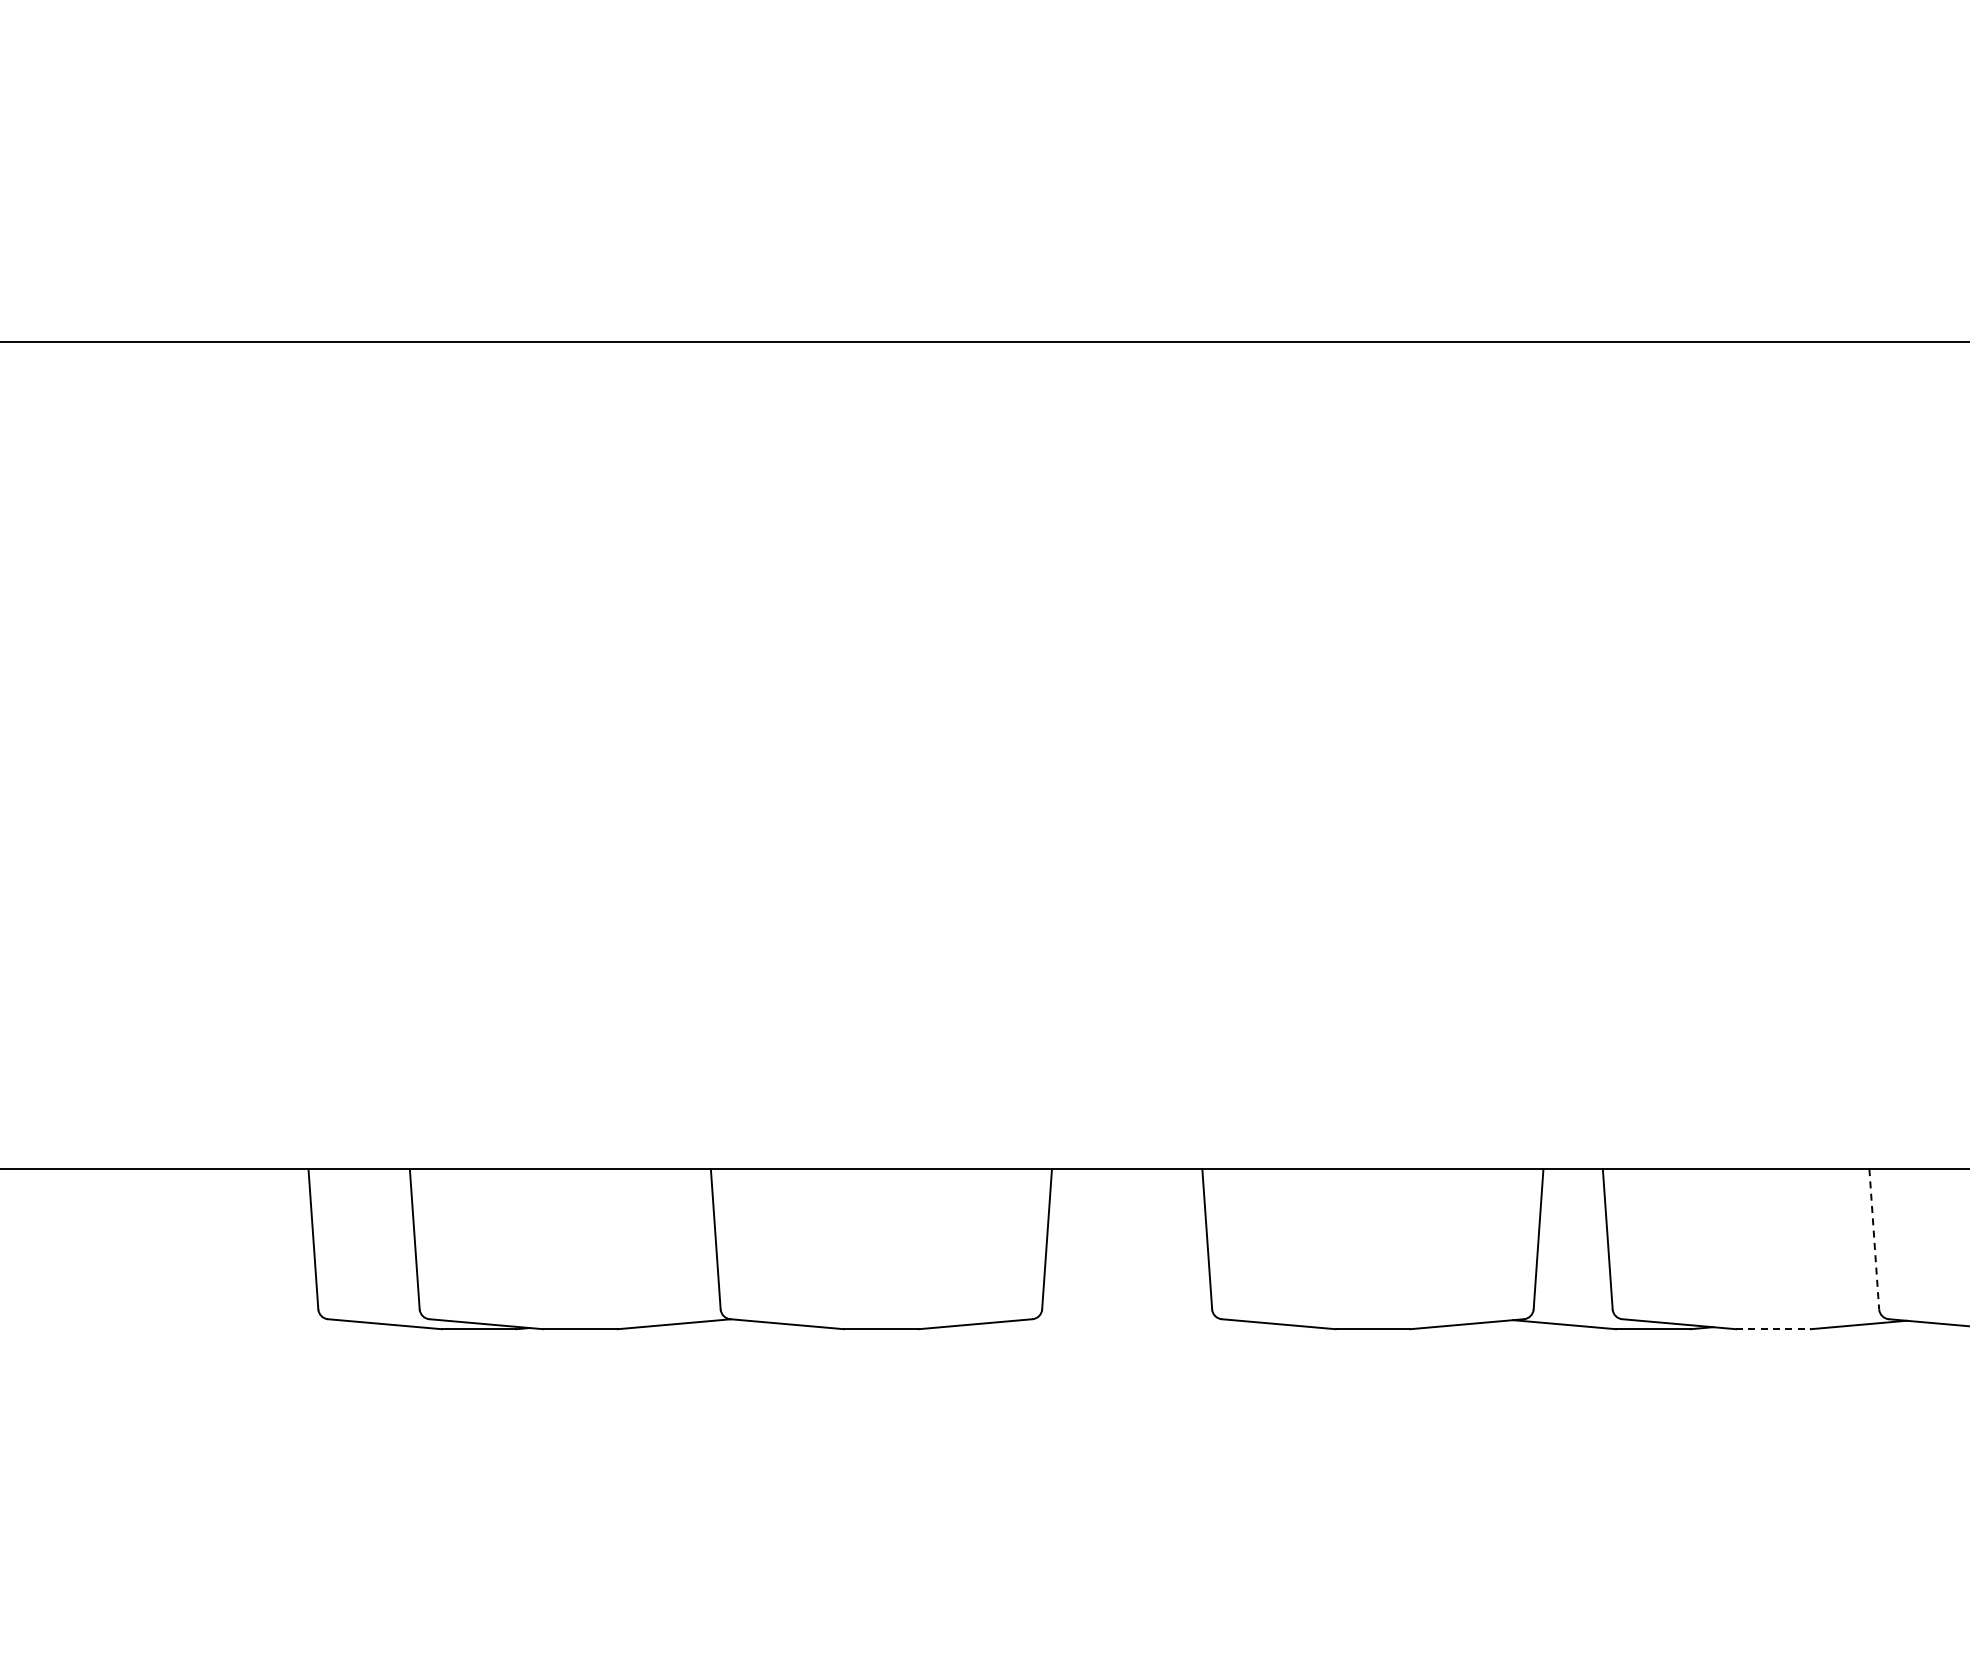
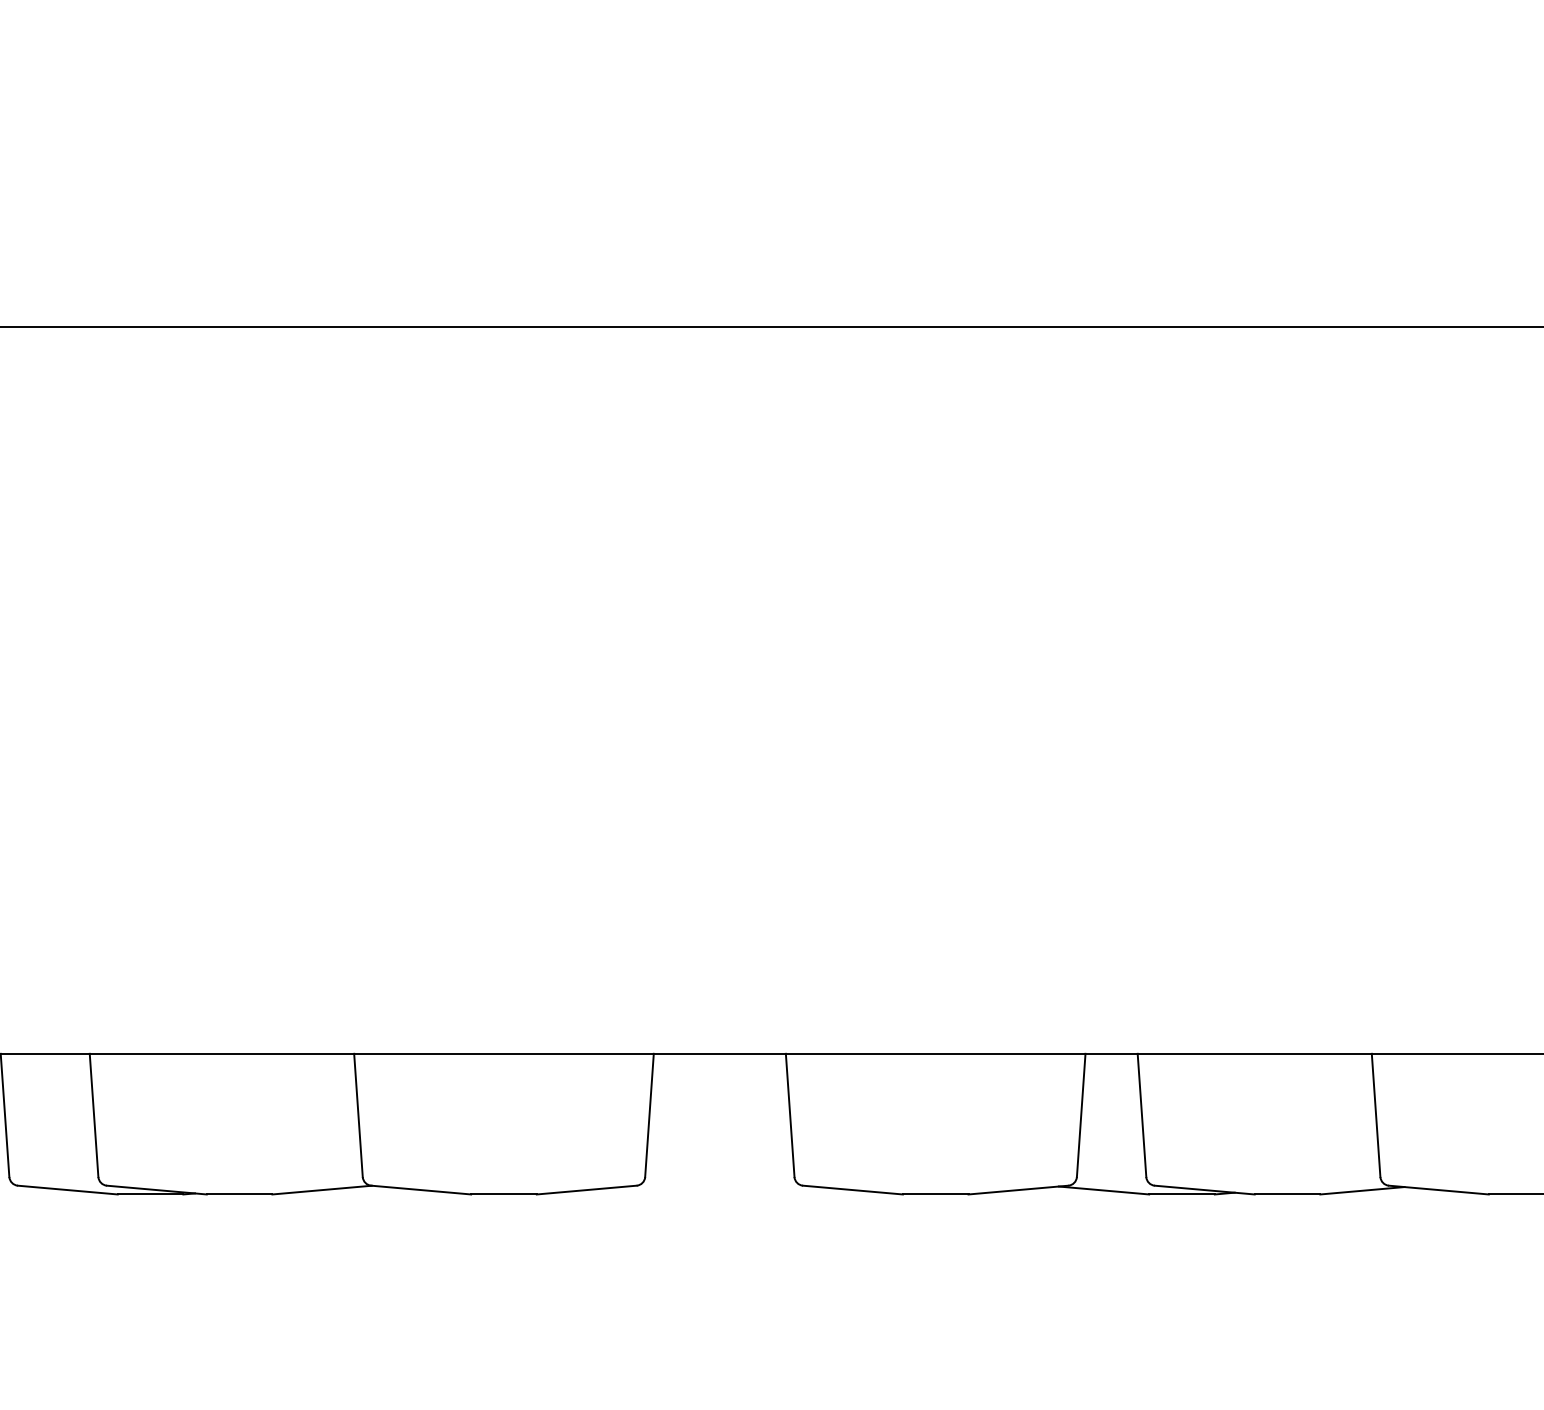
line: (1874, 1239) -> (1376, 1115), dashed -> solid
line: (1773, 1329) -> (1287, 1194), dashed -> solid

